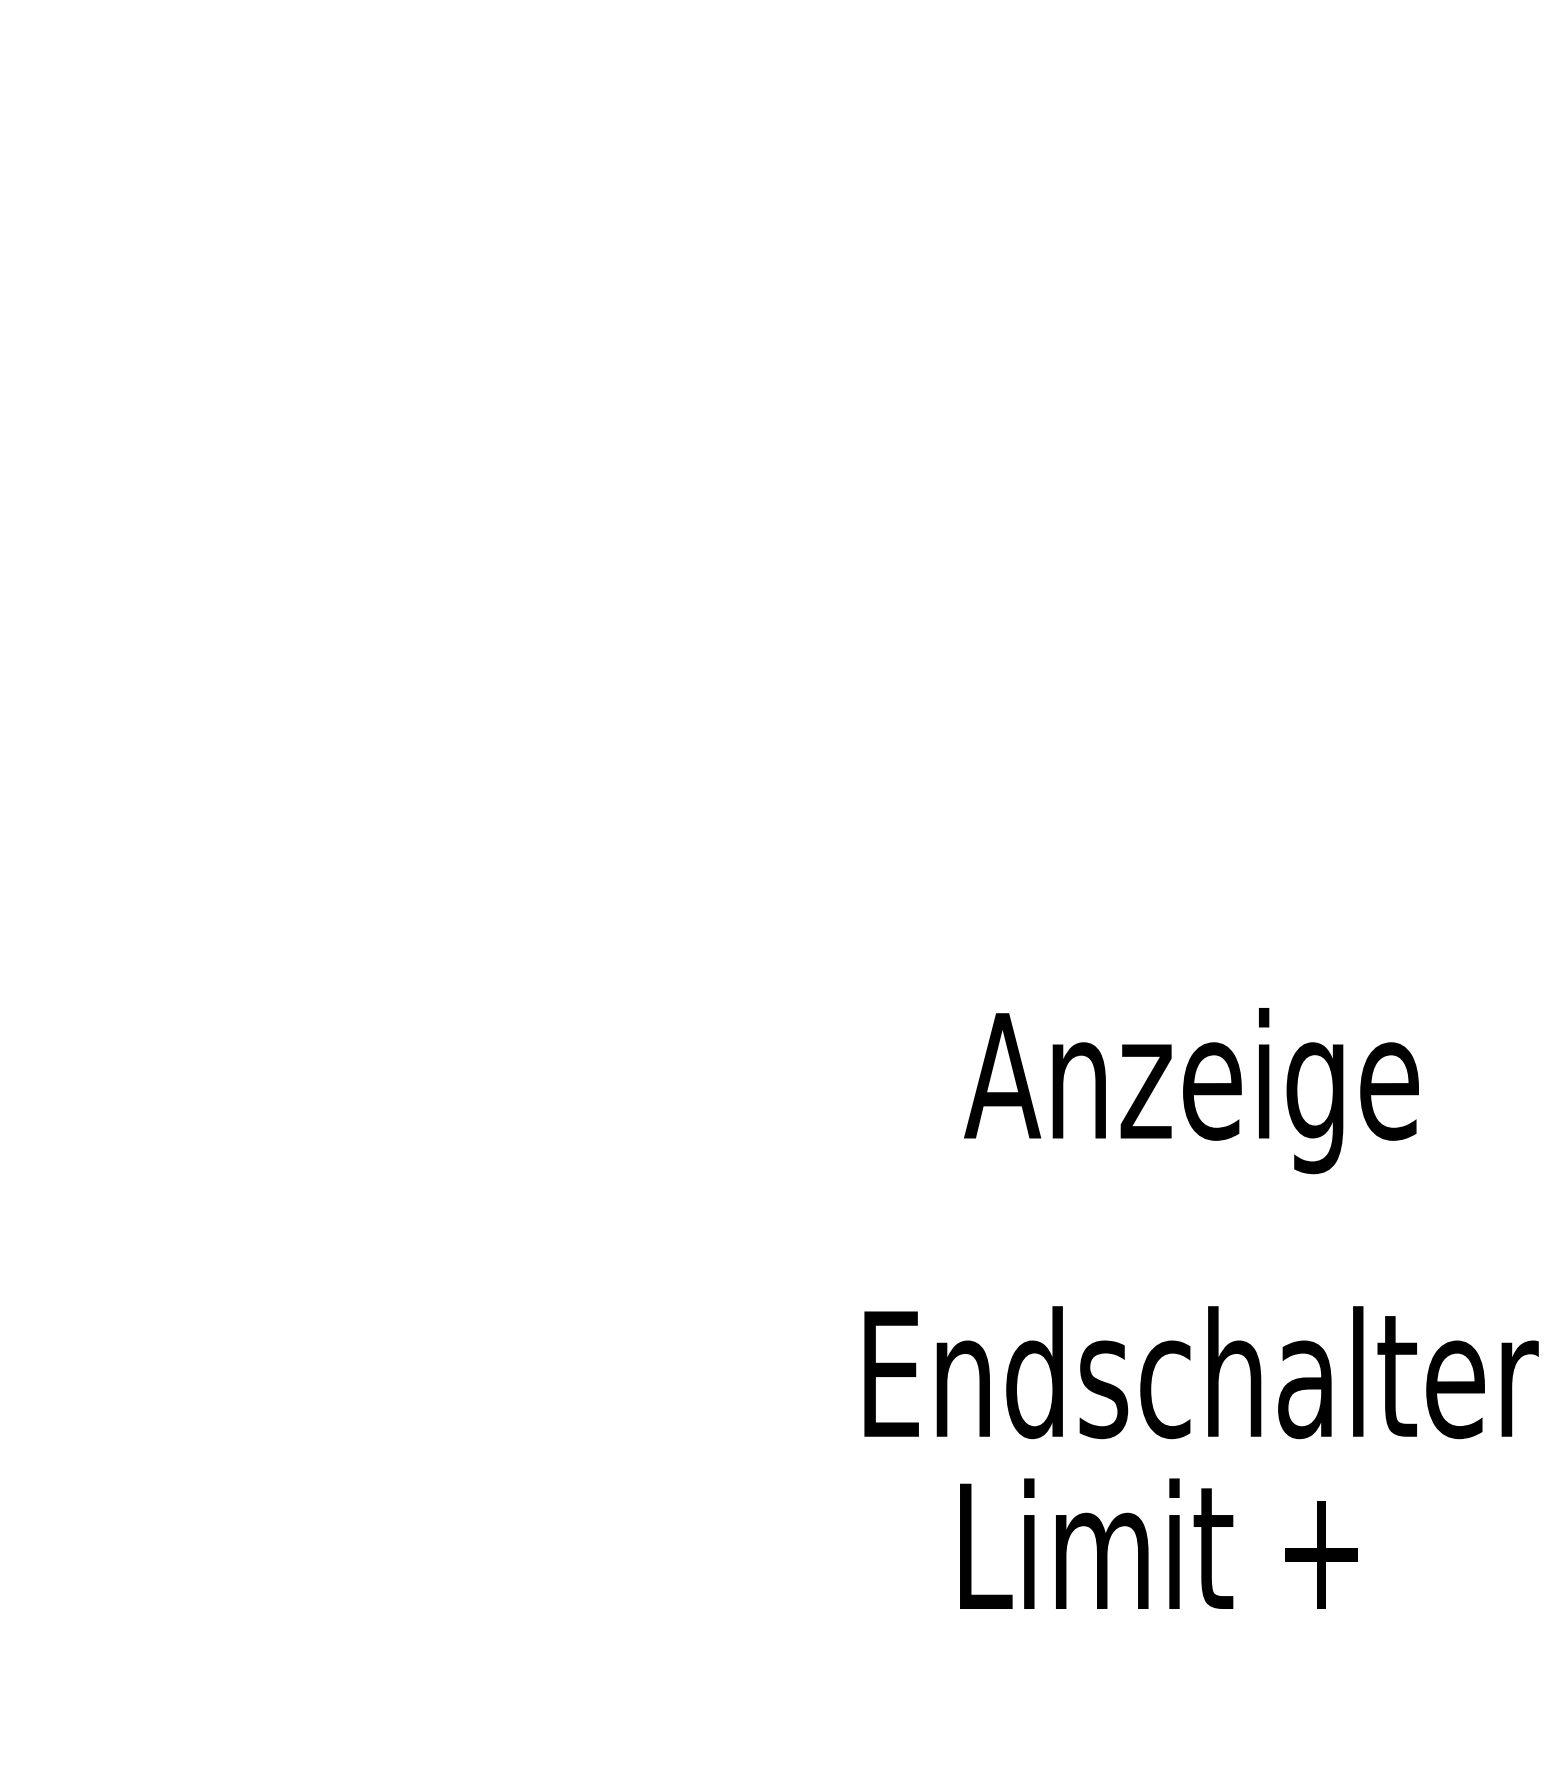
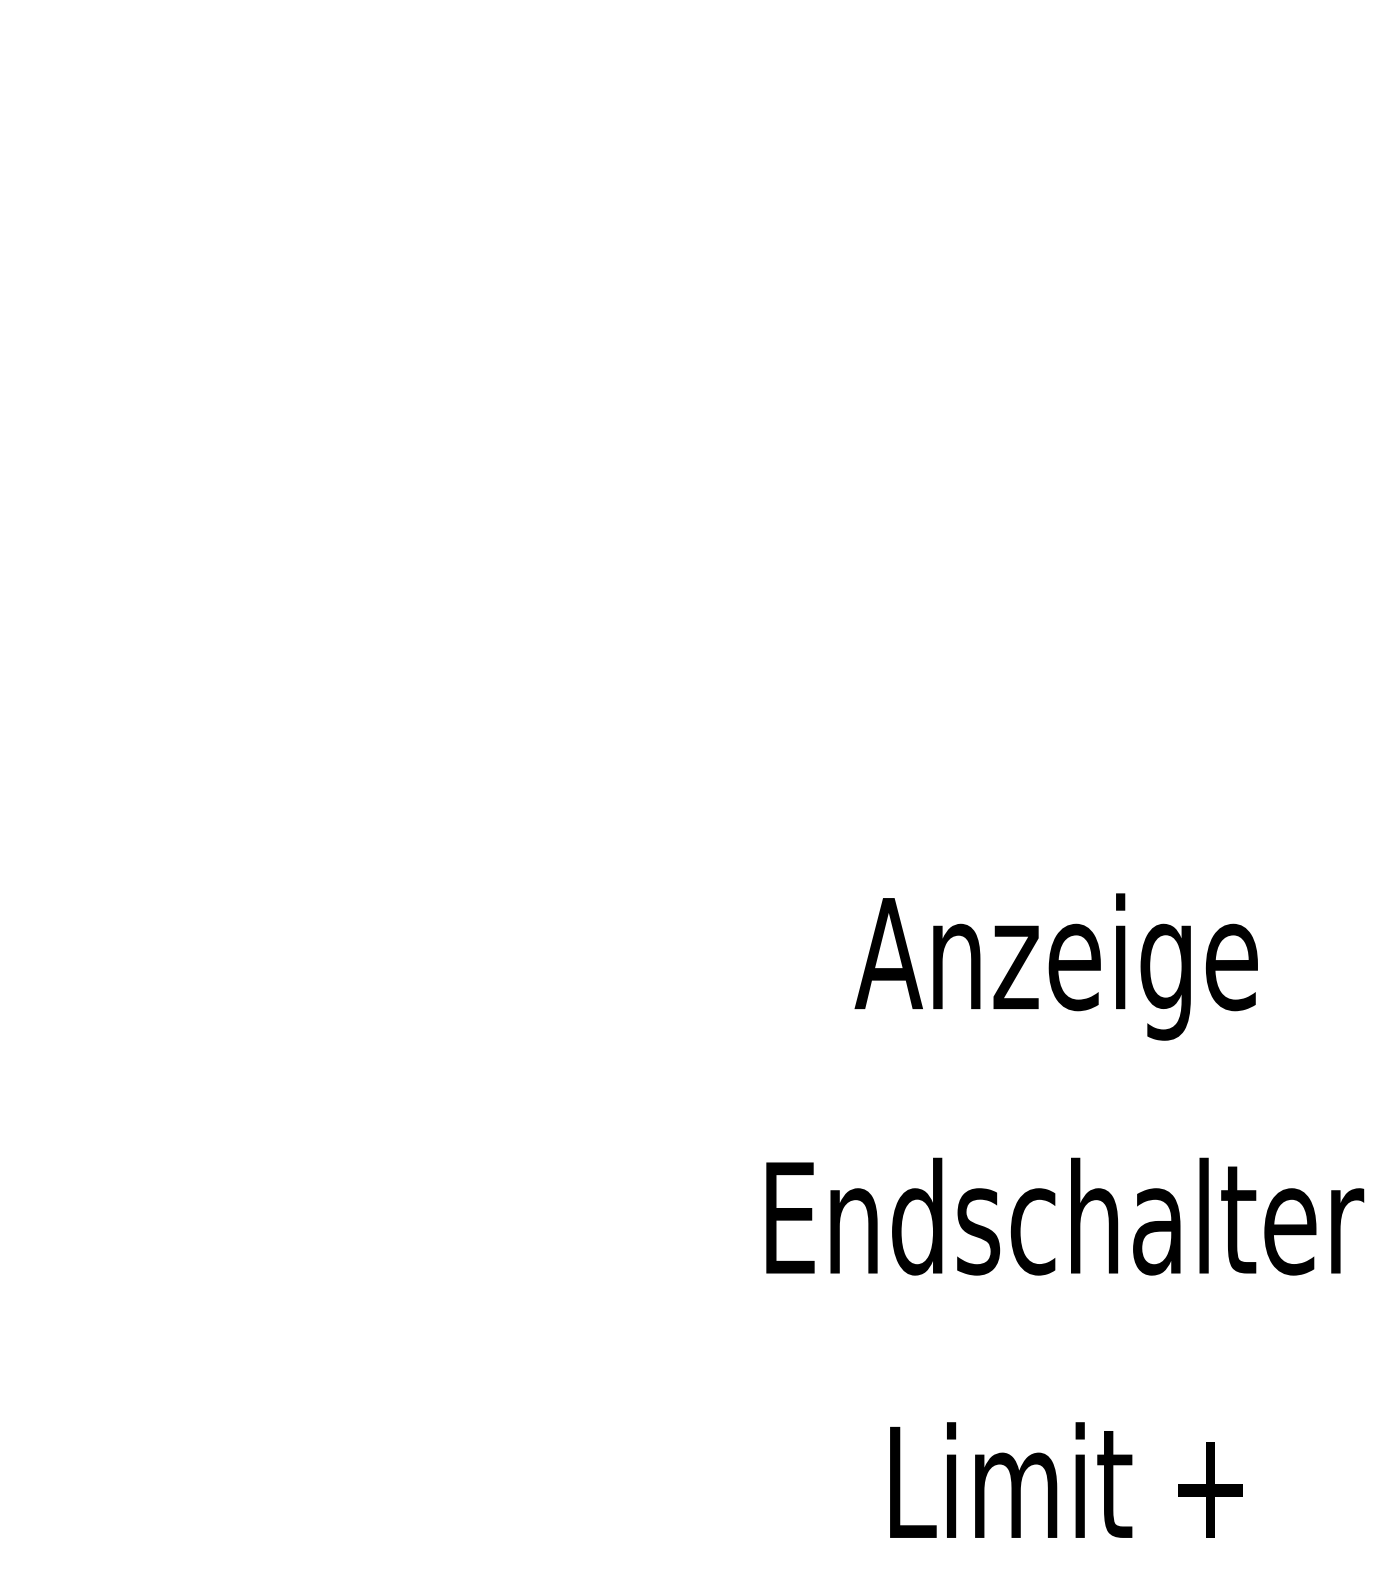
text: (1158, 1543) -> (1066, 1479), moved

